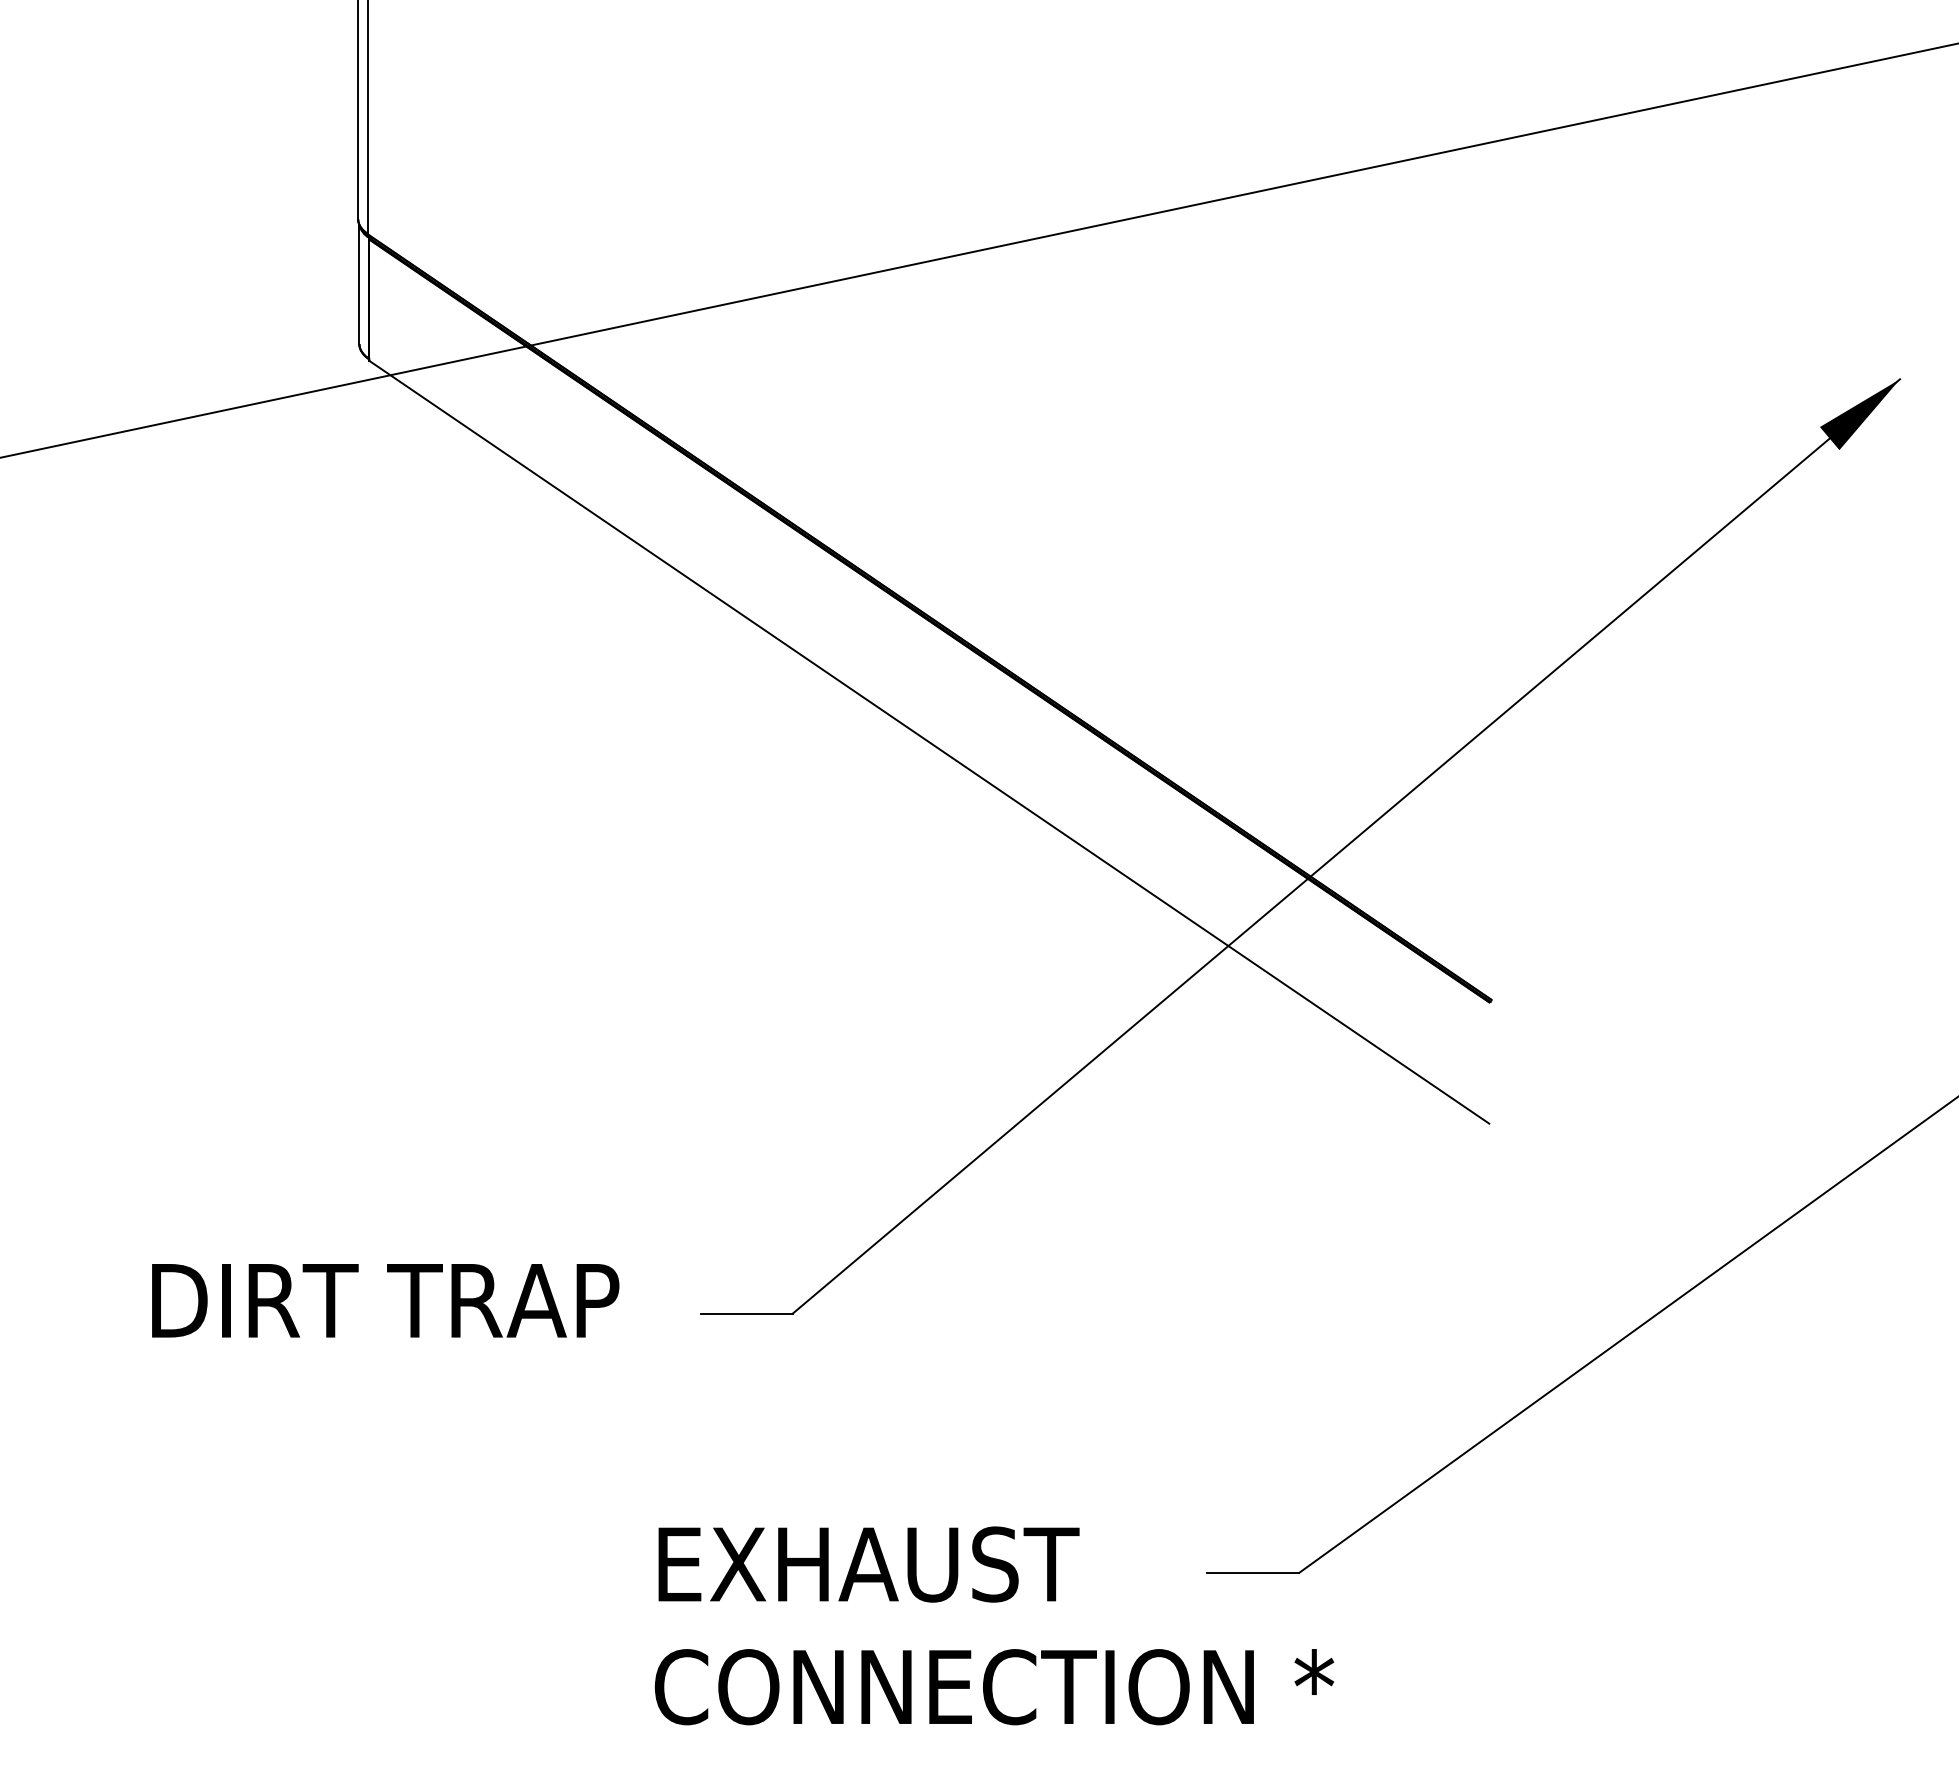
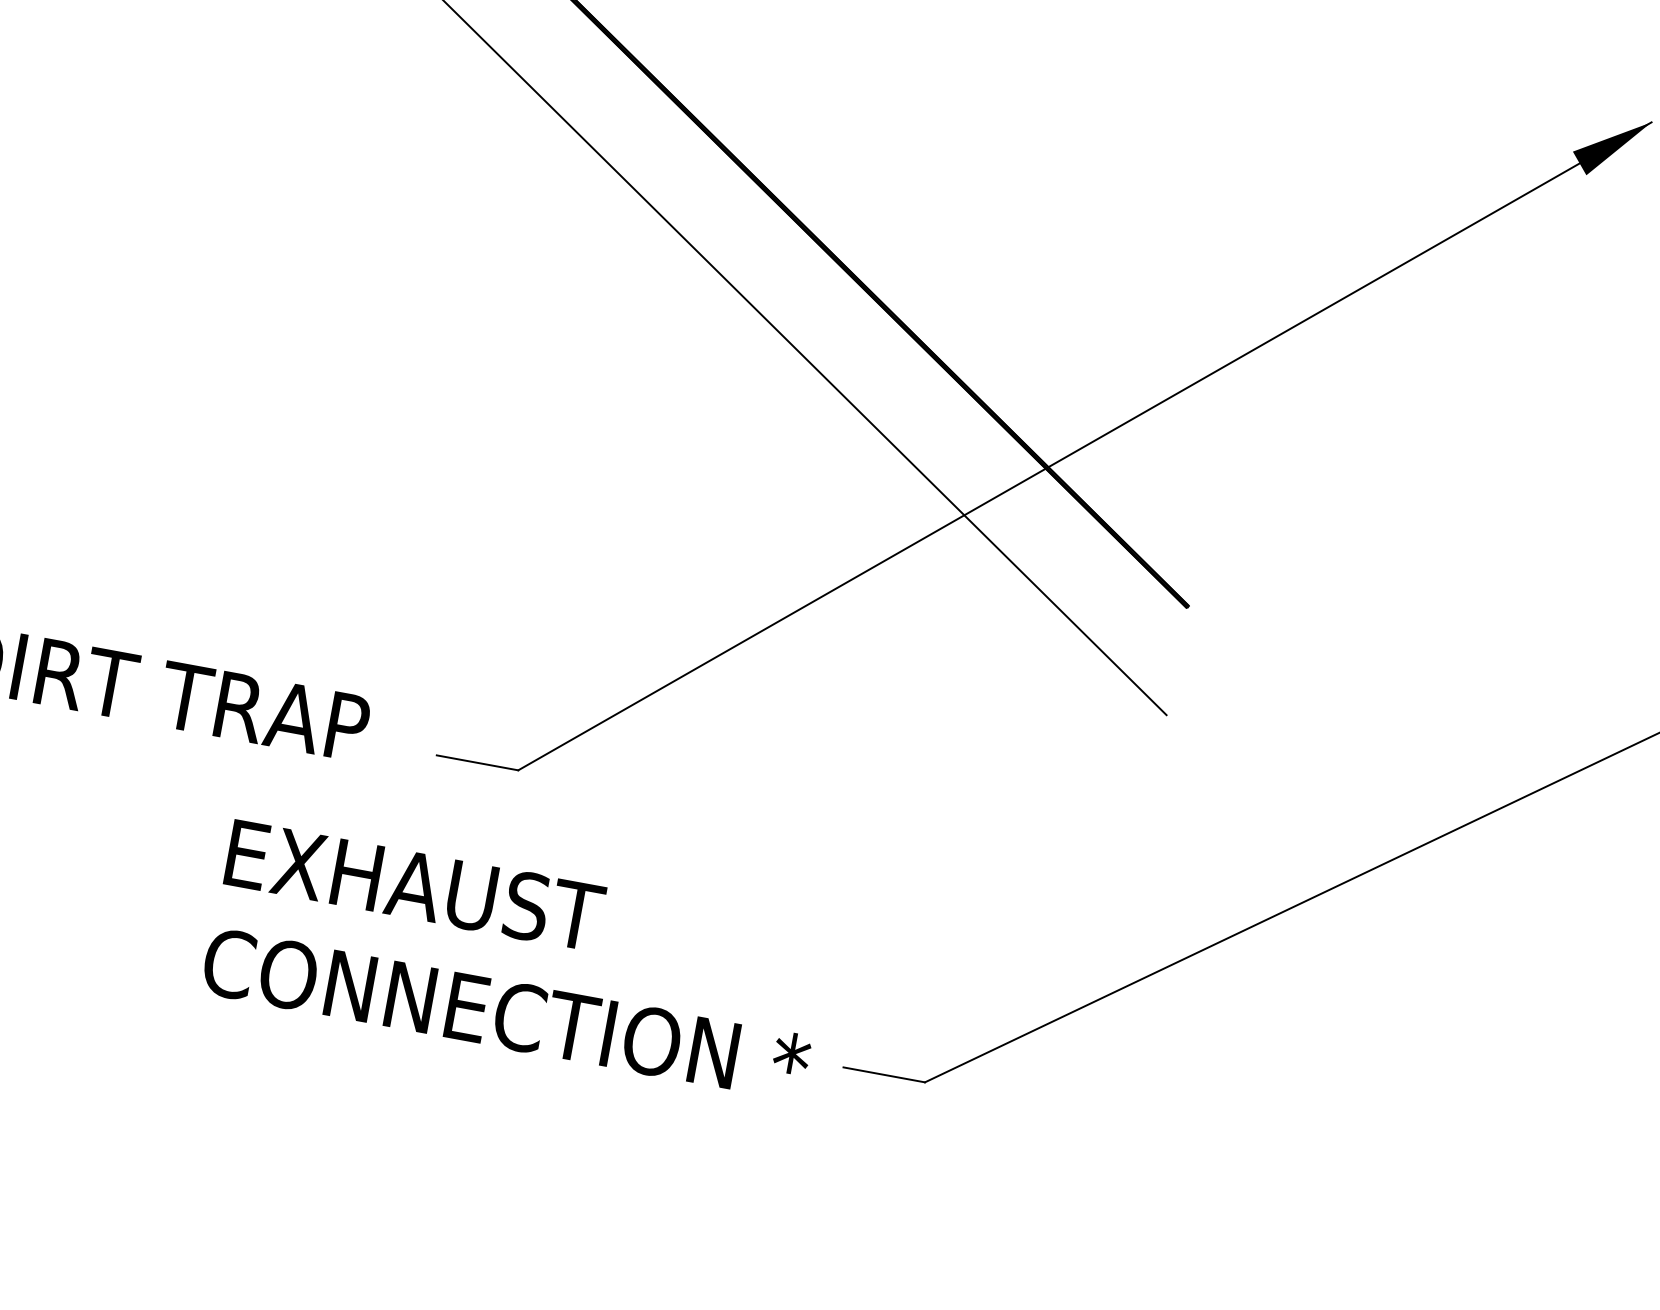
text: (994, 1625) -> (516, 960), moved

